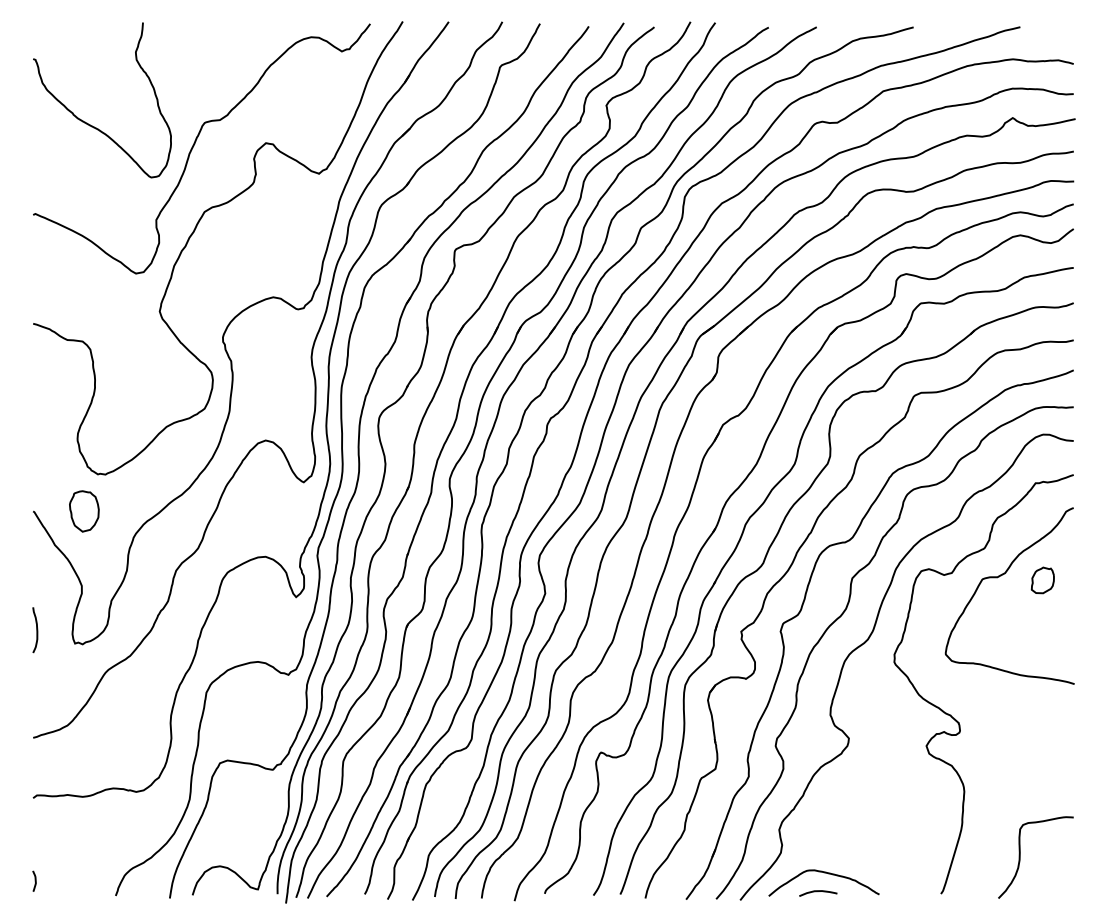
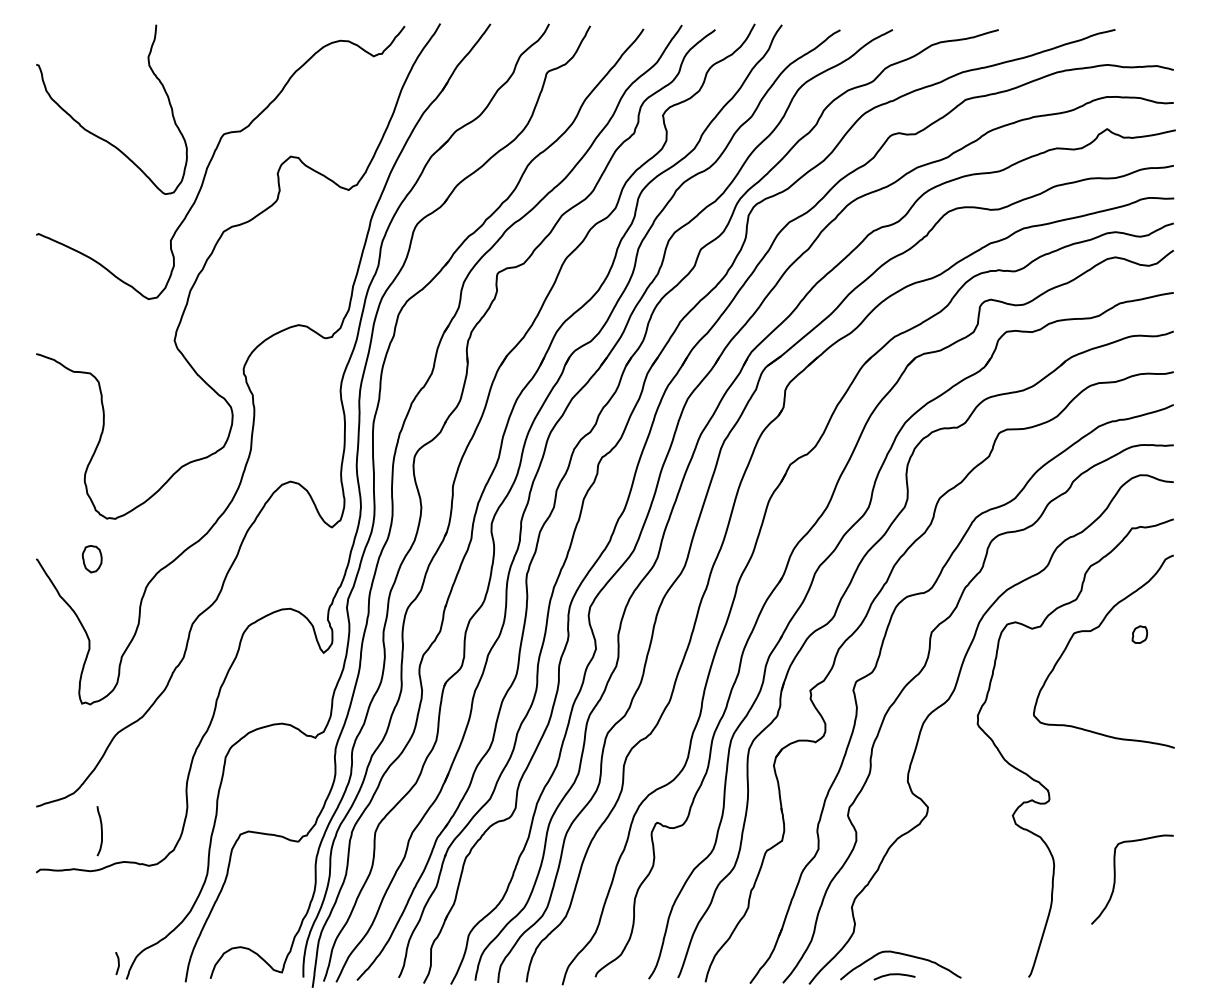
part: (84, 511) -> (92, 559), size x0.6
part: (1042, 580) -> (1139, 634), size x0.6
curve: (36, 630) -> (101, 831), moved
curve: (1020, 857) -> (1115, 879), moved
curve: (34, 880) -> (117, 962), moved

